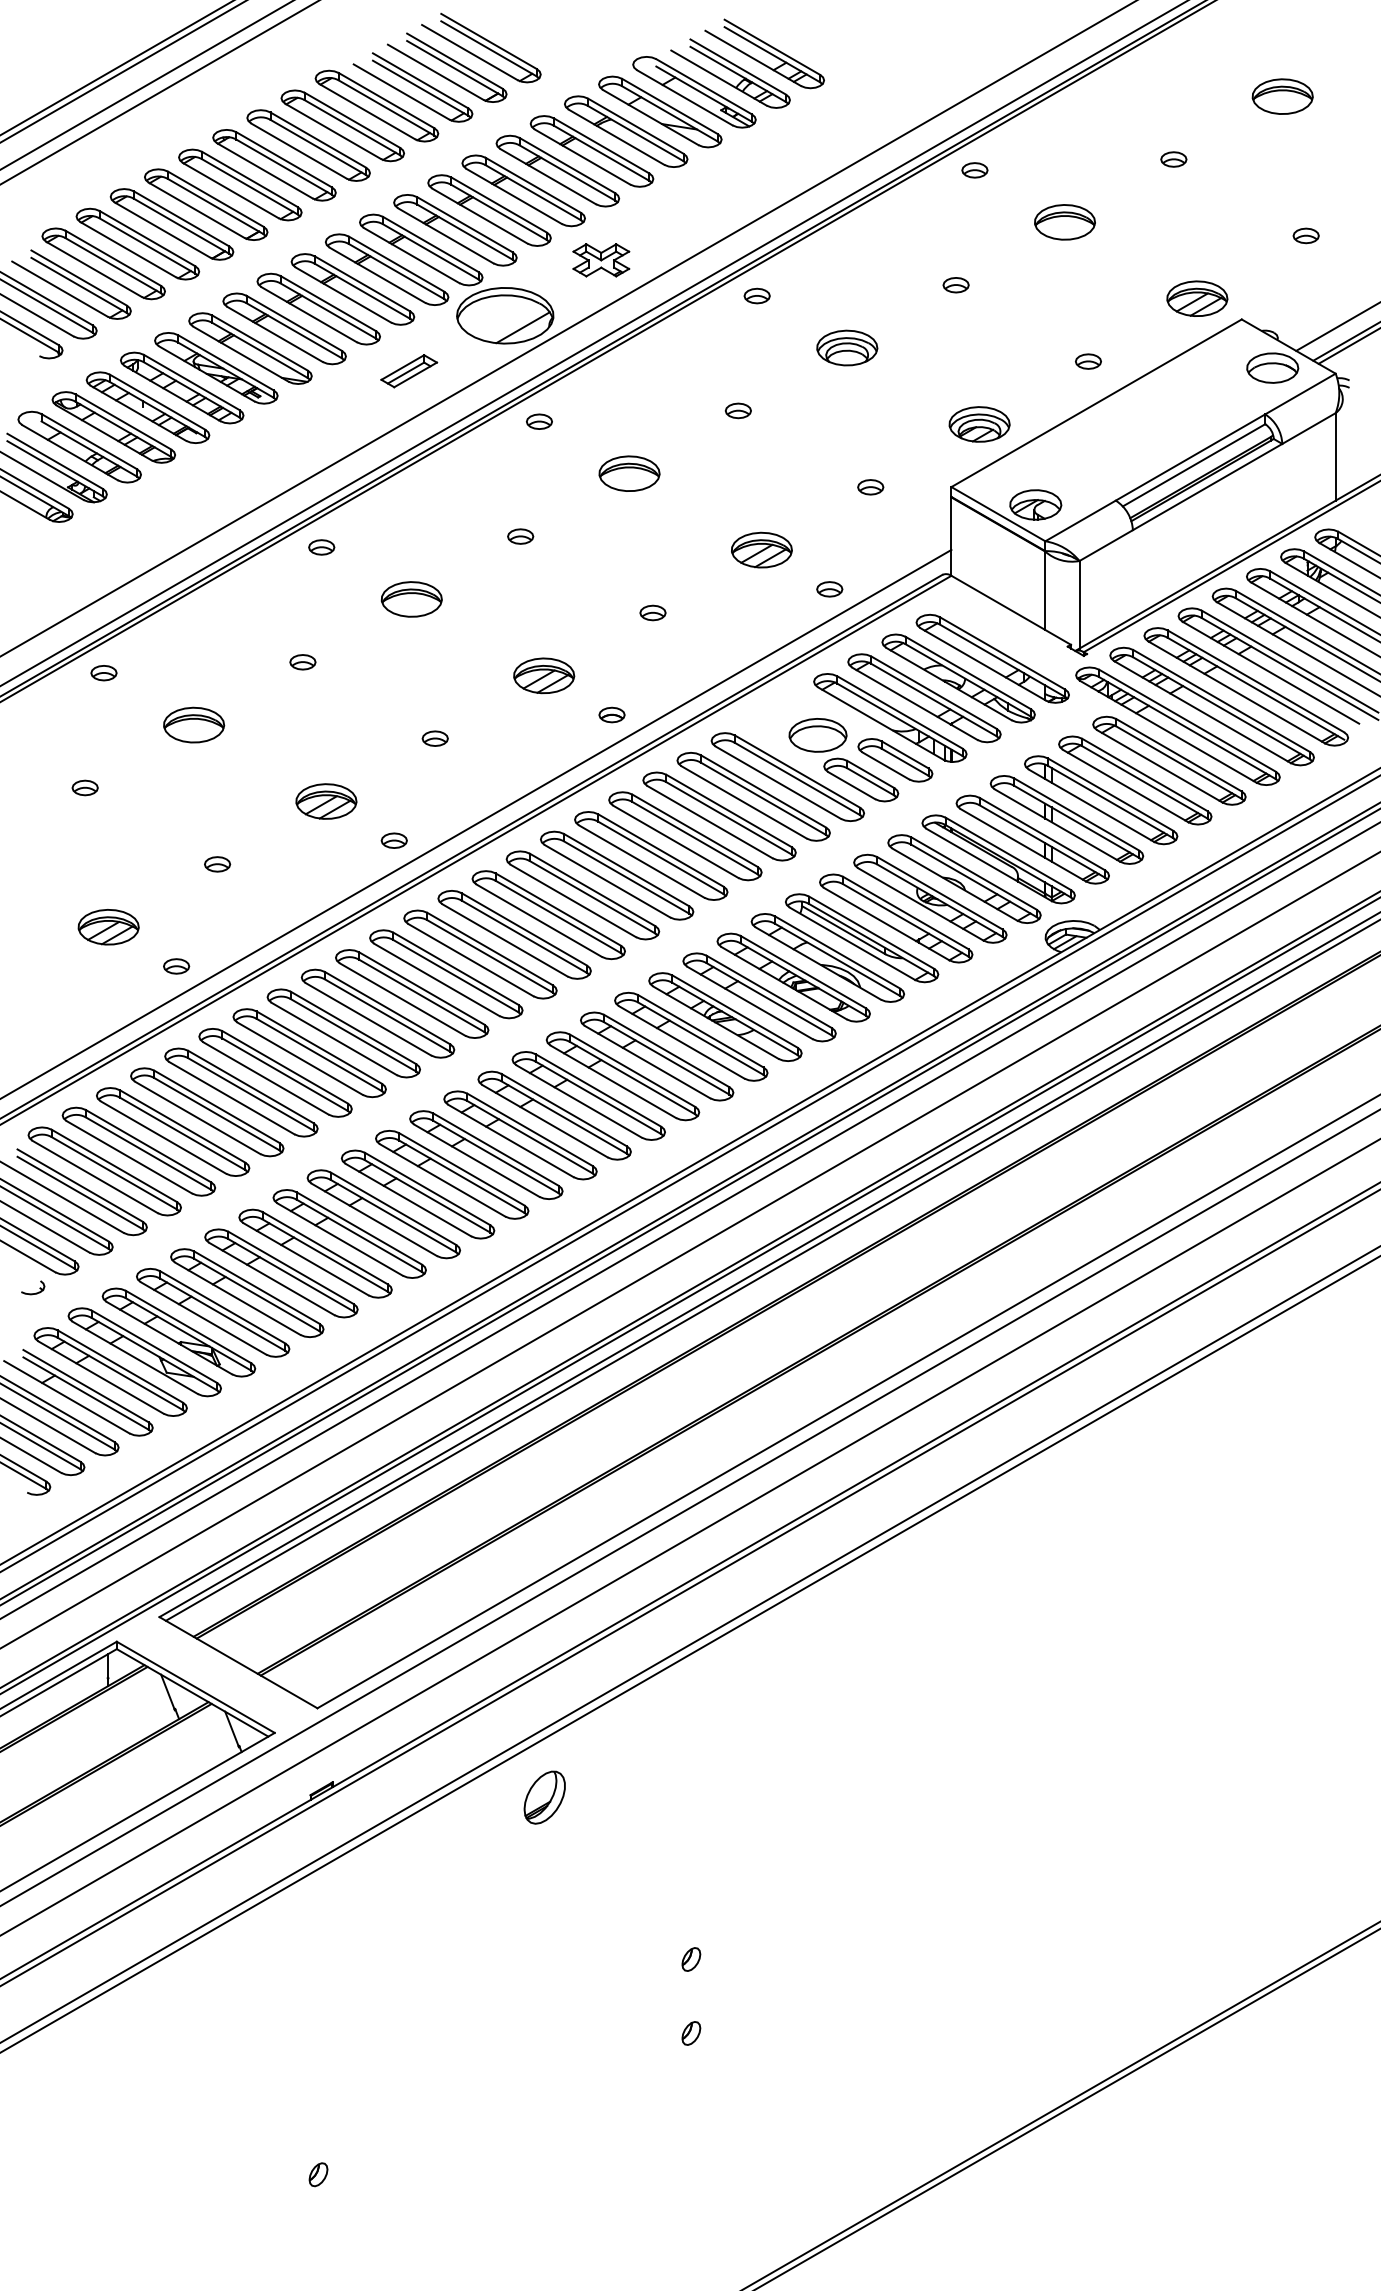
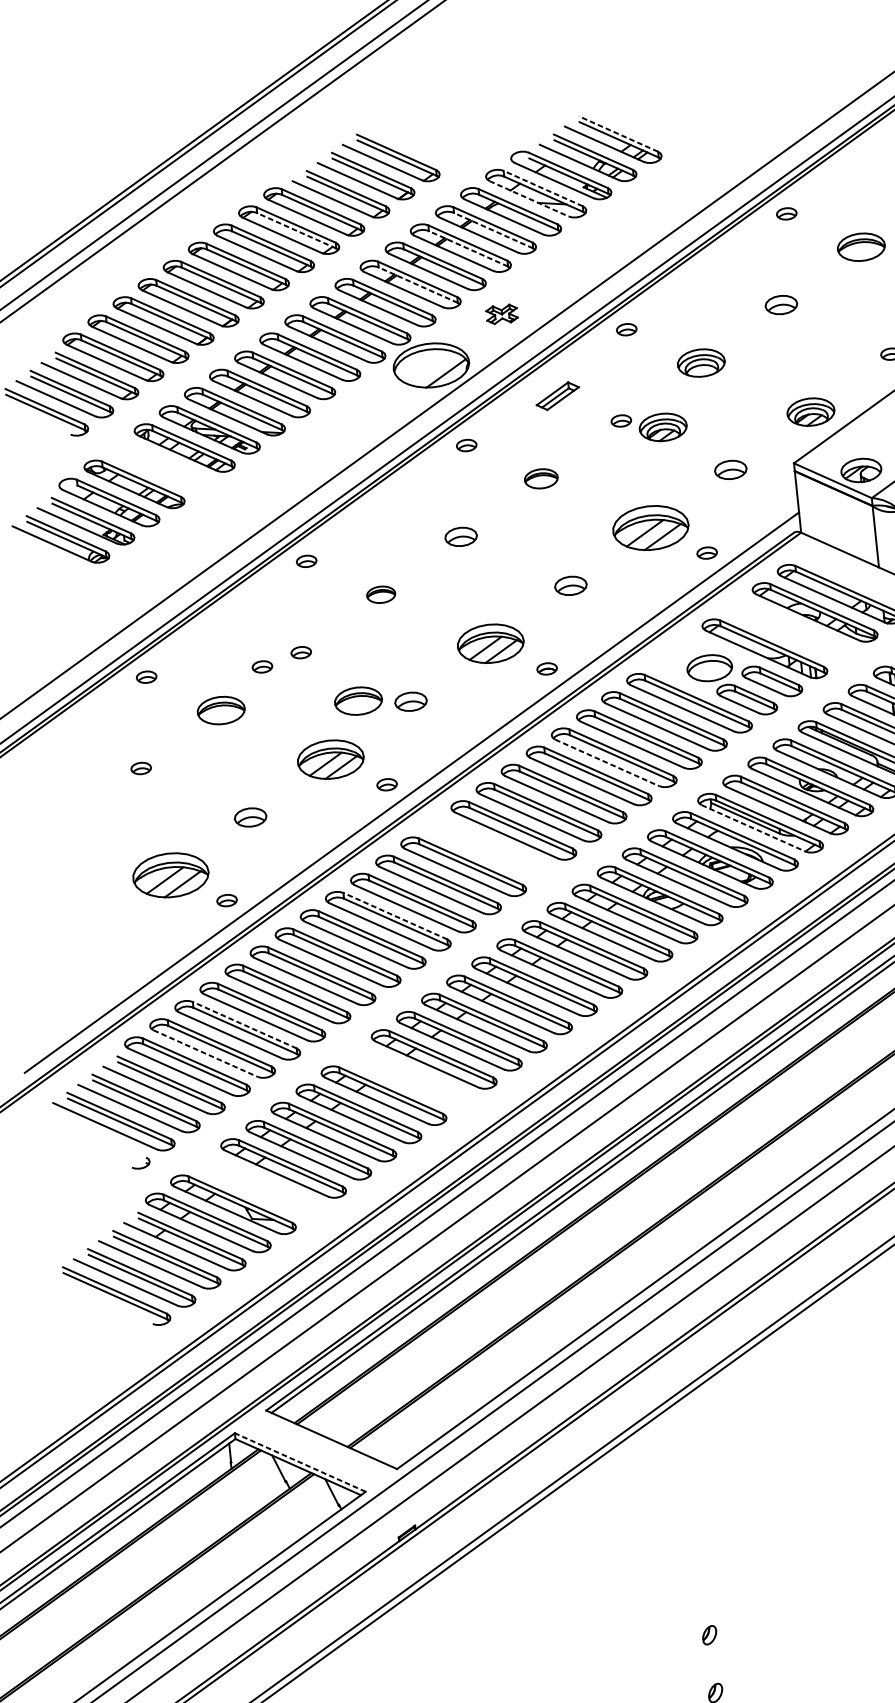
line: (771, 47) -> (617, 134), solid -> dashed
line: (669, 106) -> (542, 188), solid -> dashed
line: (651, 117) -> (529, 198), solid -> dashed
line: (351, 127) -> (296, 230), solid -> dashed
line: (601, 153) -> (493, 230), solid -> dashed
line: (567, 172) -> (468, 248), solid -> dashed
line: (498, 212) -> (417, 285), solid -> dashed
part: (601, 260) -> (502, 314), size x0.7
part: (955, 285) -> (780, 305), size x1.6
part: (409, 371) -> (558, 396), moved
part: (147, 407) -> (159, 466), removed
part: (790, 424) -> (663, 427), added
part: (629, 473) -> (541, 478), size x0.7
part: (870, 487) -> (730, 470), size x1.6
part: (520, 536) -> (461, 536), size x1.6
part: (761, 549) -> (650, 527), size x1.6
part: (411, 599) -> (381, 594), size x0.6
part: (652, 612) -> (570, 585), size x1.6
part: (251, 675) -> (262, 667), added
part: (544, 675) -> (491, 643), size x1.4
part: (924, 698) -> (790, 630), removed
part: (369, 730) -> (358, 700), added
part: (434, 738) -> (410, 701), size x1.6
part: (326, 801) -> (330, 759), size x1.4
line: (676, 842) -> (607, 763), solid -> dashed
part: (217, 864) -> (250, 817), size x1.6
part: (108, 927) -> (170, 875), size x1.6
part: (514, 934) -> (488, 848), removed
line: (852, 944) -> (753, 828), solid -> dashed
line: (387, 1007) -> (395, 915), solid -> dashed
line: (182, 1126) -> (244, 1025), solid -> dashed
line: (129, 1157) -> (205, 1053), solid -> dashed
part: (383, 1214) -> (408, 1077), removed
part: (178, 1332) -> (258, 1186), removed
line: (195, 1687) -> (300, 1462), solid -> dashed
part: (544, 1797) -> (581, 1520), removed

